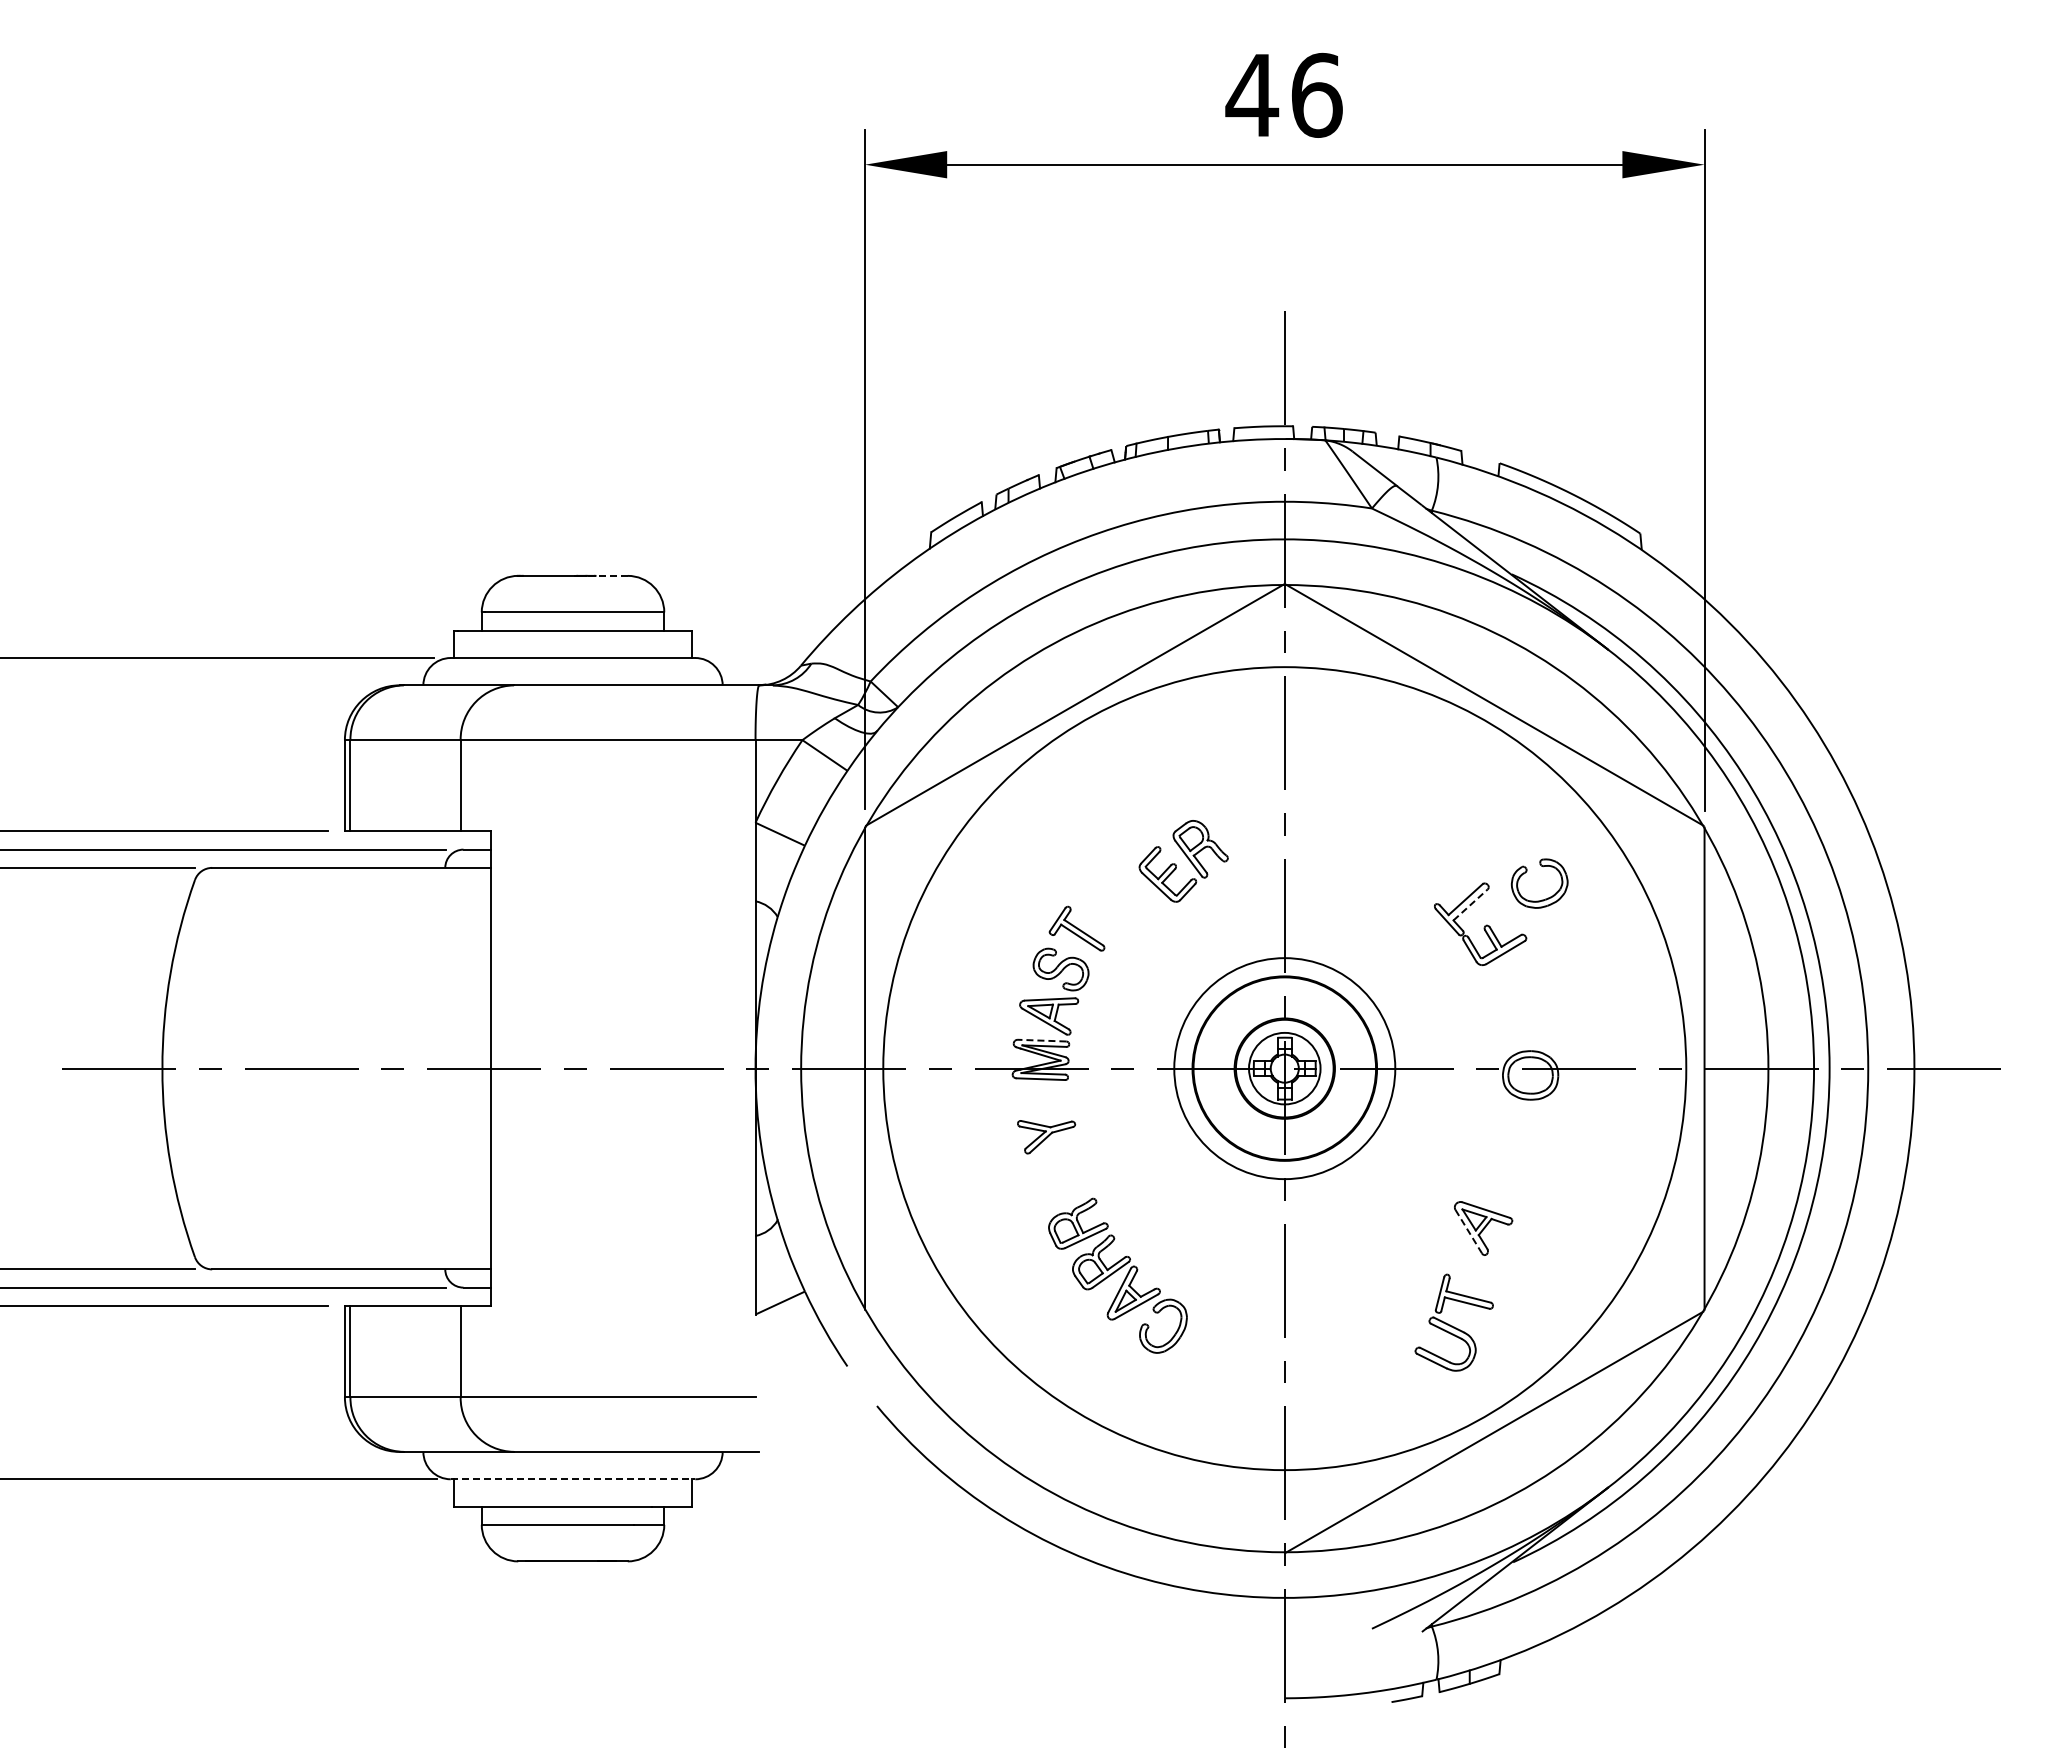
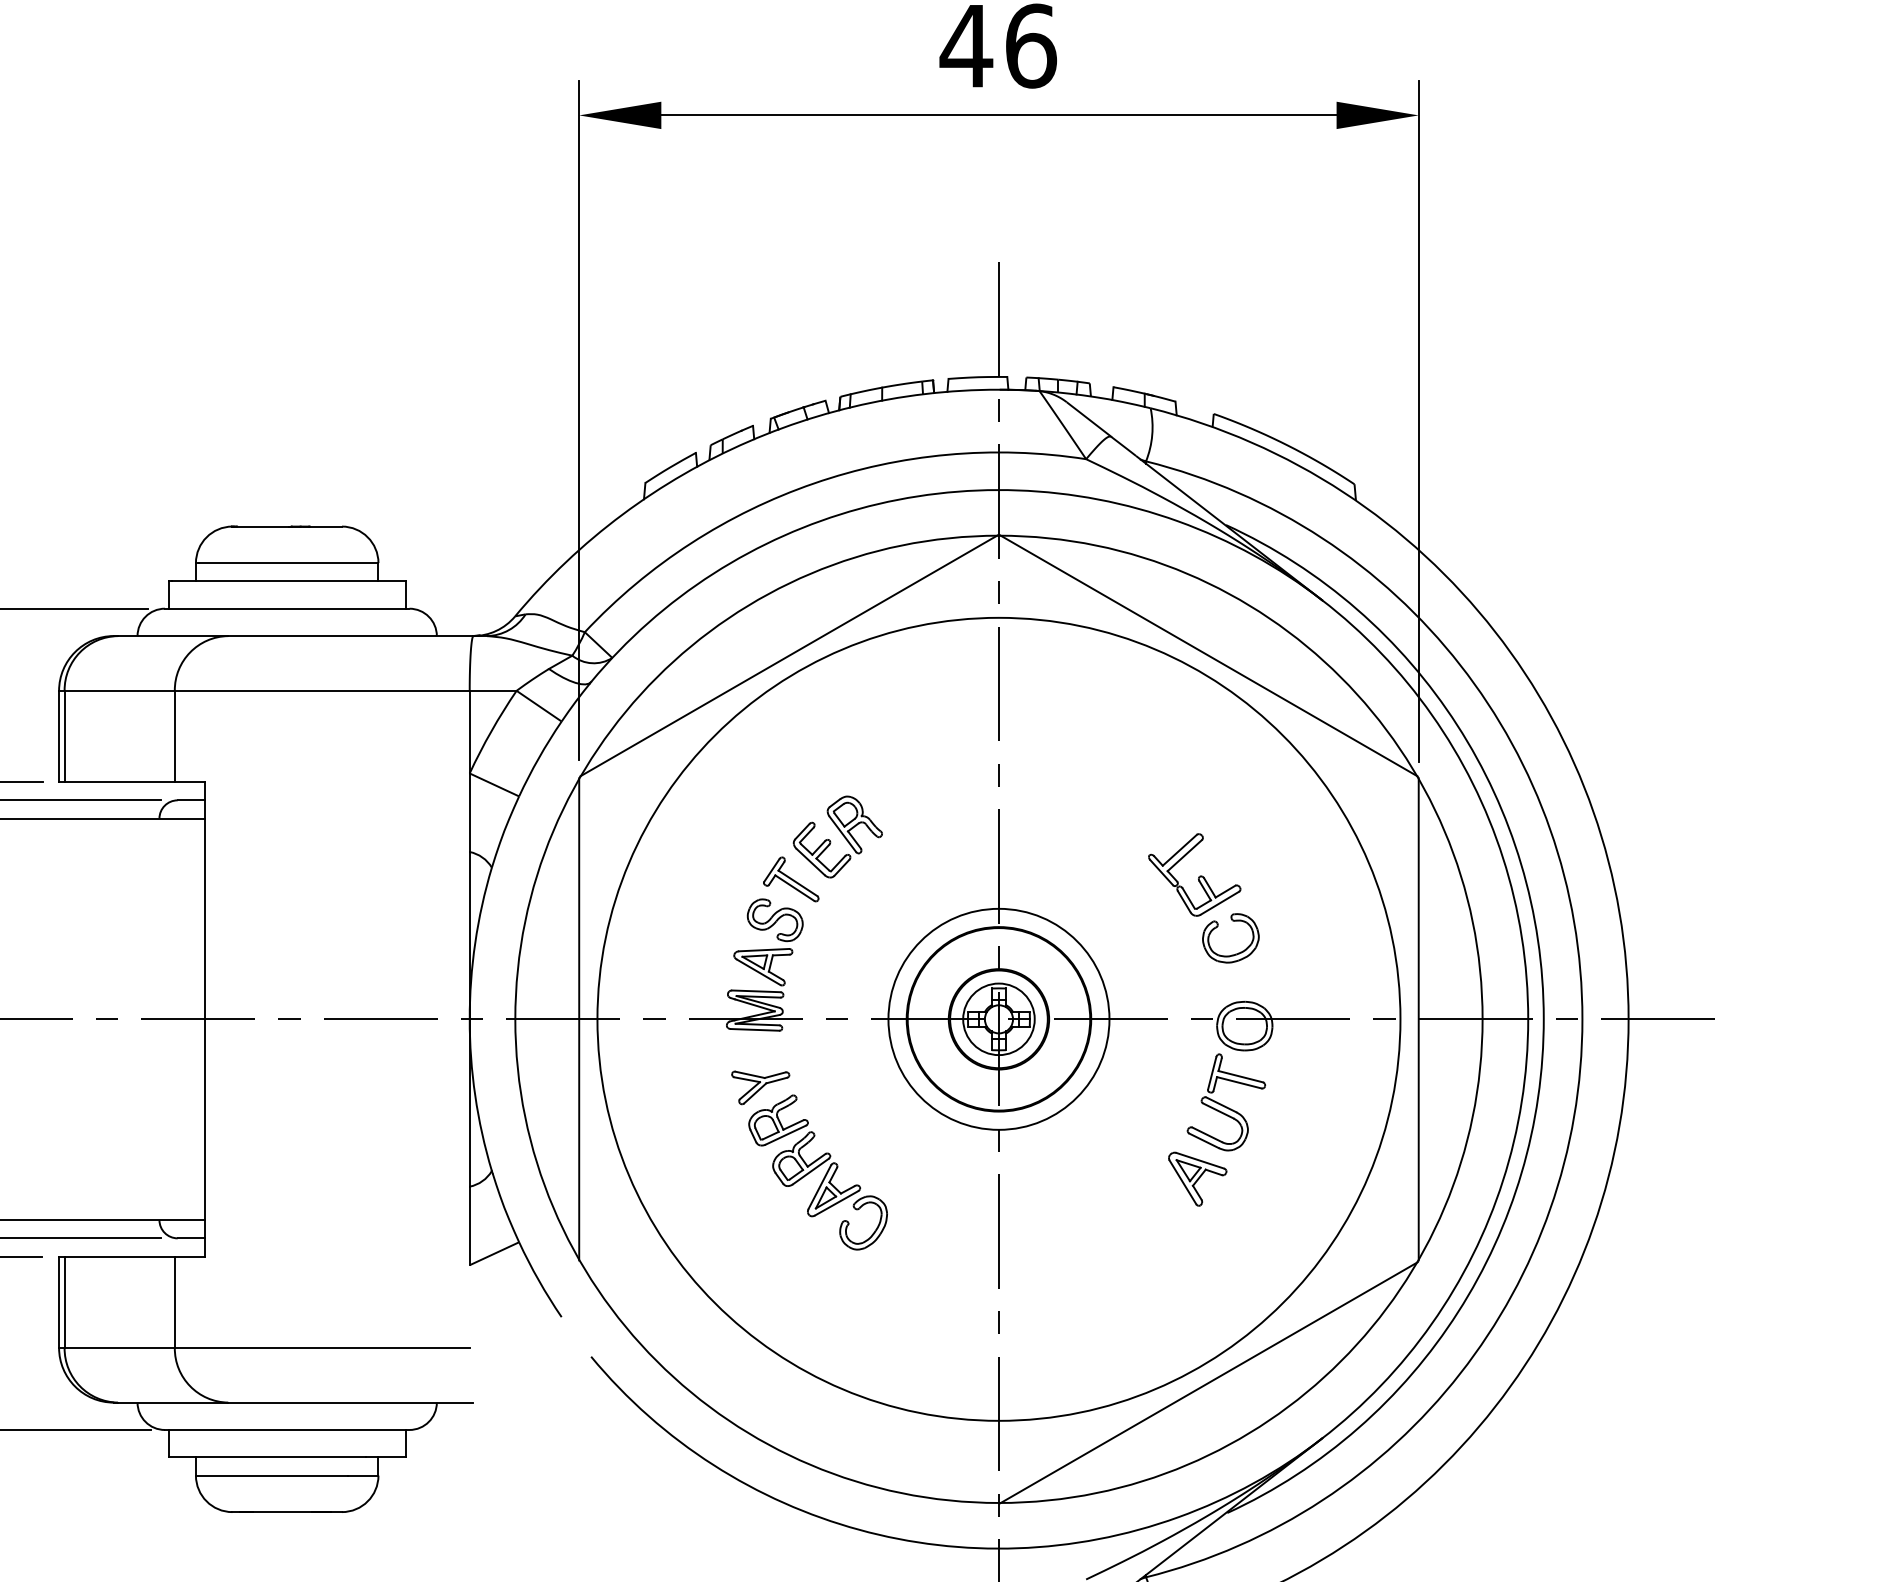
line: (610, 575) -> (324, 526), dashed -> solid
part: (1183, 861) -> (837, 837), moved
part: (1541, 899) -> (1232, 954), moved
line: (1470, 904) -> (1184, 855), dashed -> solid
line: (1041, 1040) -> (755, 991), dashed -> solid
line: (1469, 1232) -> (1183, 1183), dashed -> solid
part: (1117, 1275) -> (817, 1172), moved
part: (1453, 1322) -> (1225, 1102), moved
line: (573, 1479) -> (287, 1430), dashed -> solid

